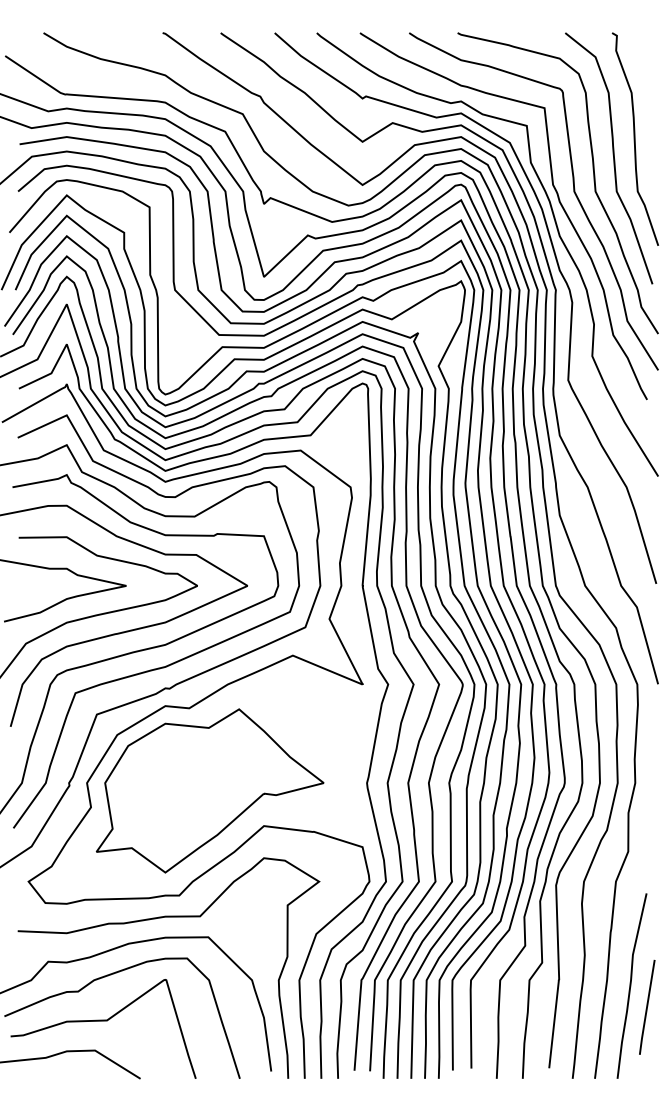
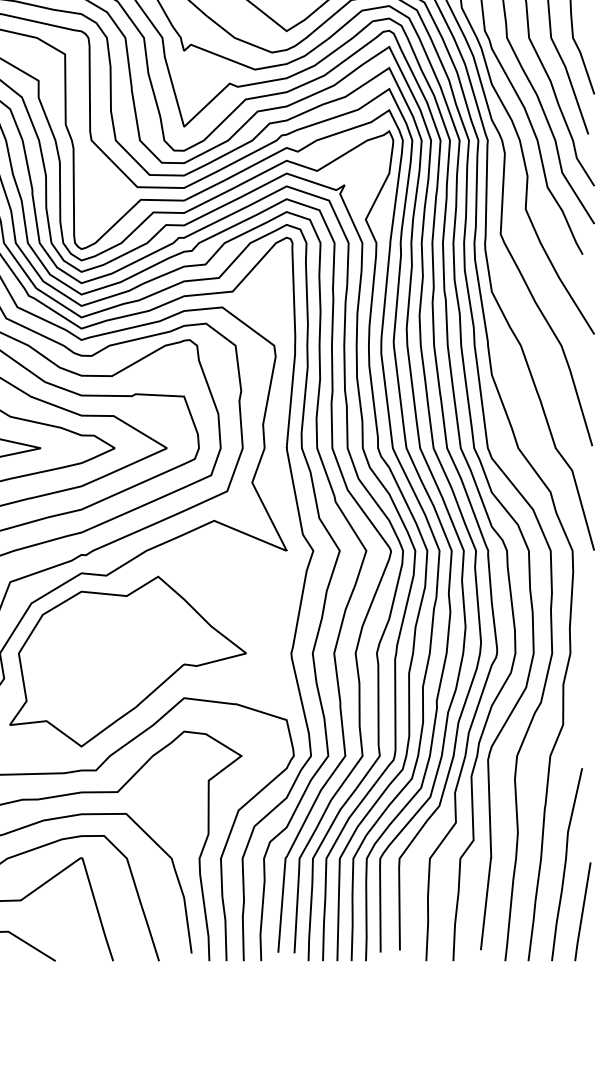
line: (647, 1006) -> (583, 910), moved

